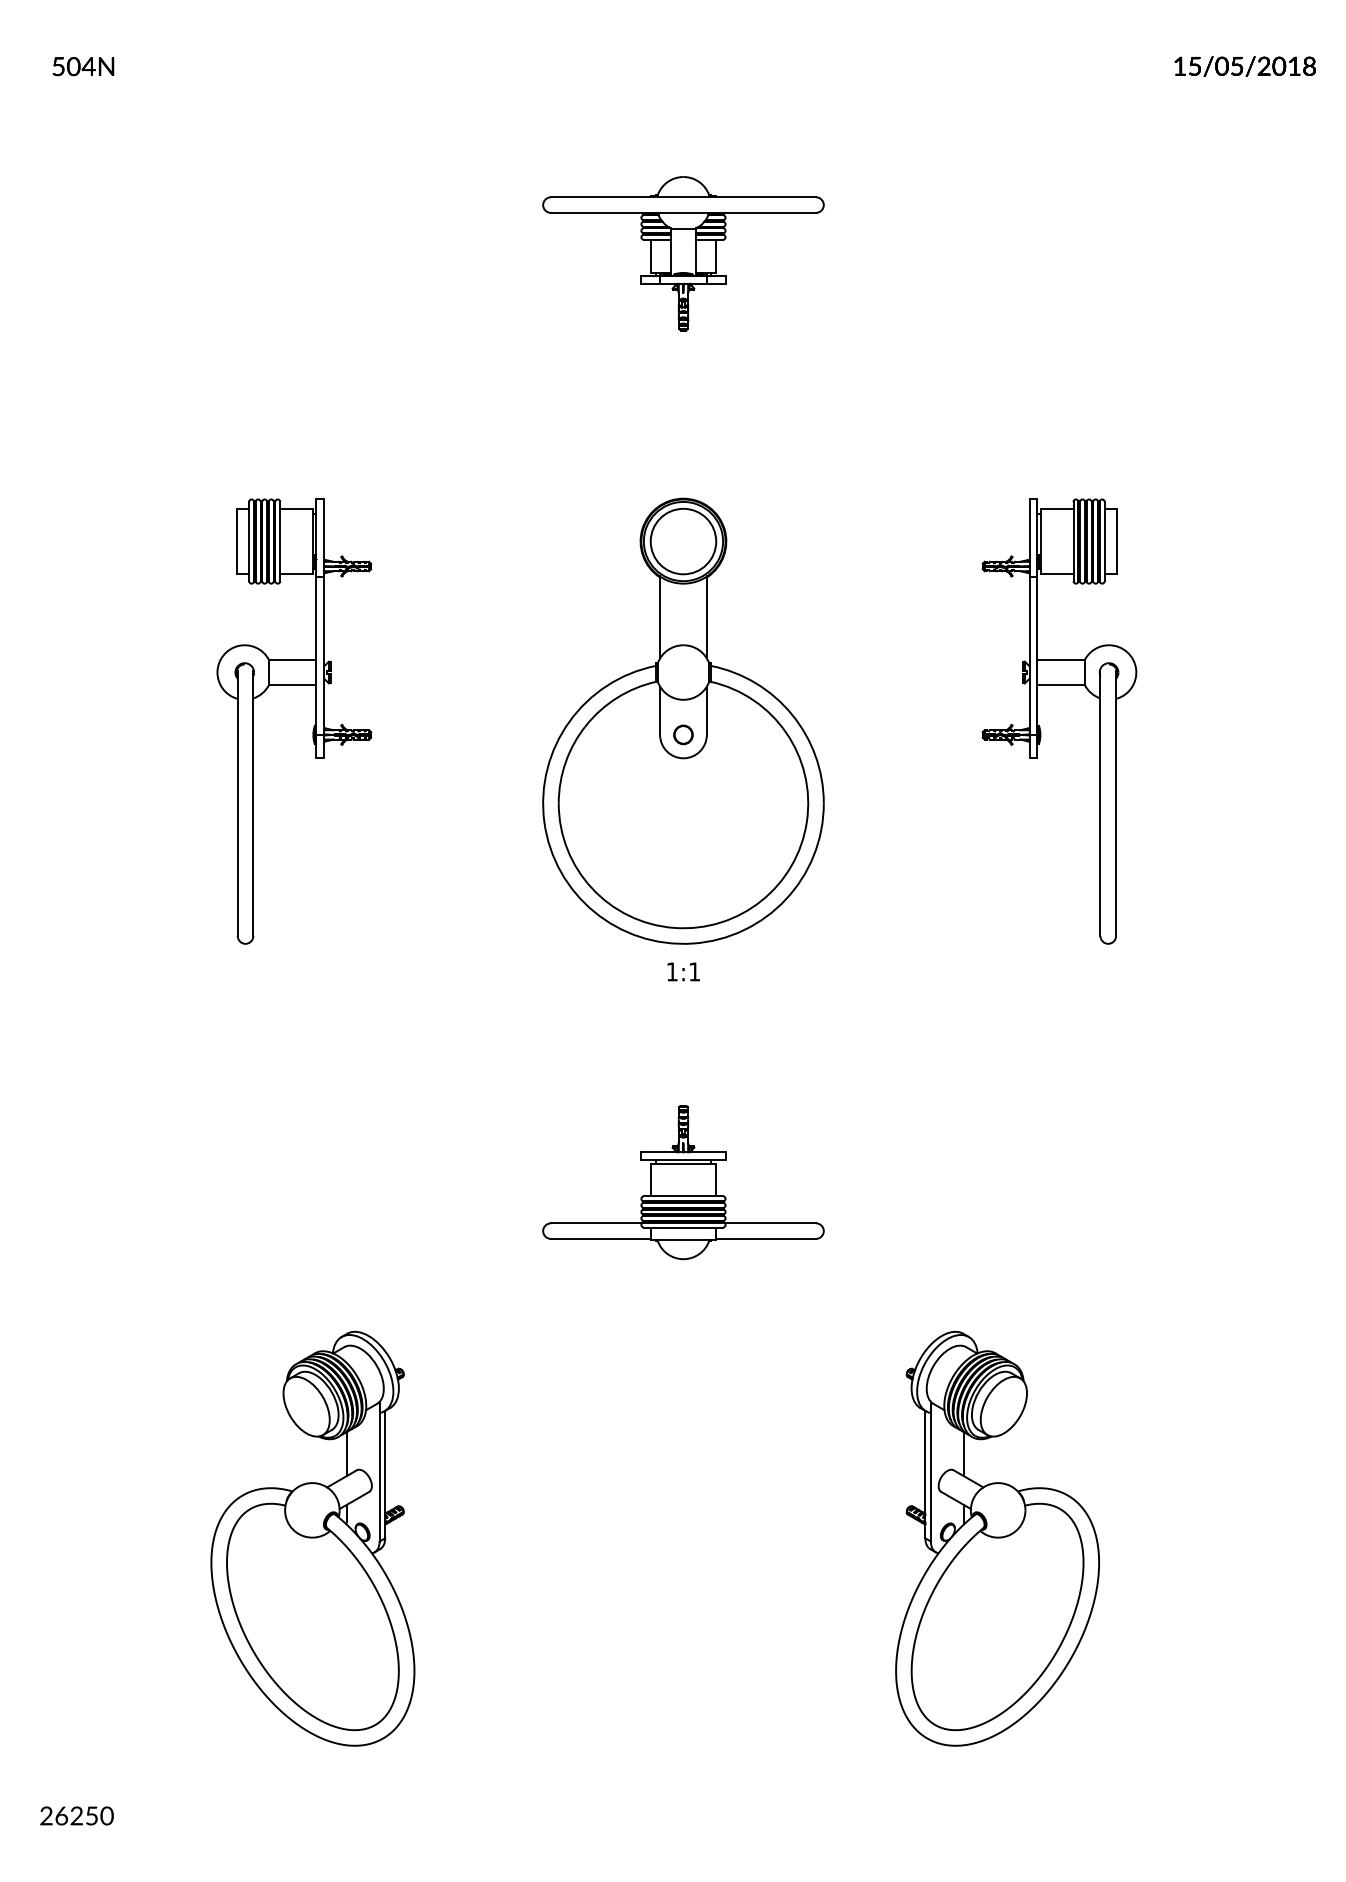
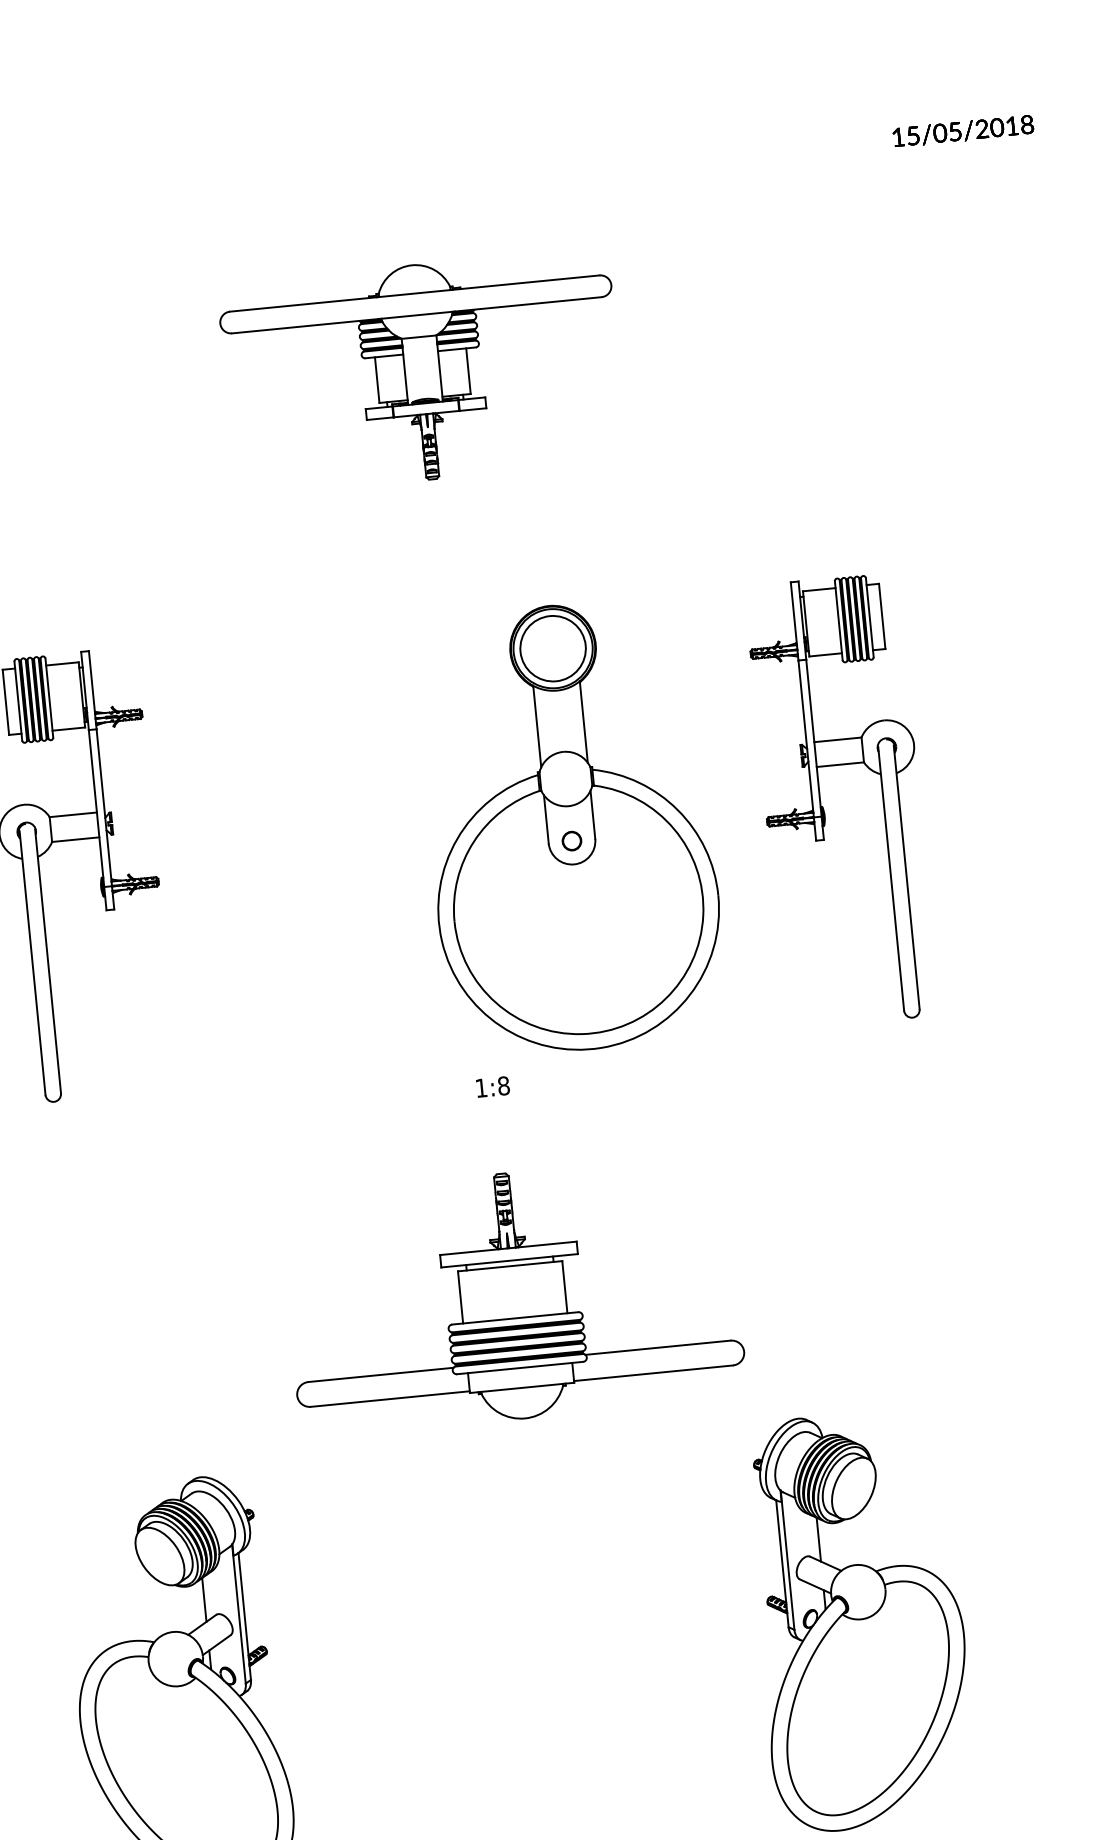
part: (683, 253) -> (422, 372), size x1.4
part: (683, 720) -> (570, 826), moved
text: (694, 971) -> (503, 1085), 1:1 -> 1:8
part: (683, 1182) -> (513, 1296), size x1.6

